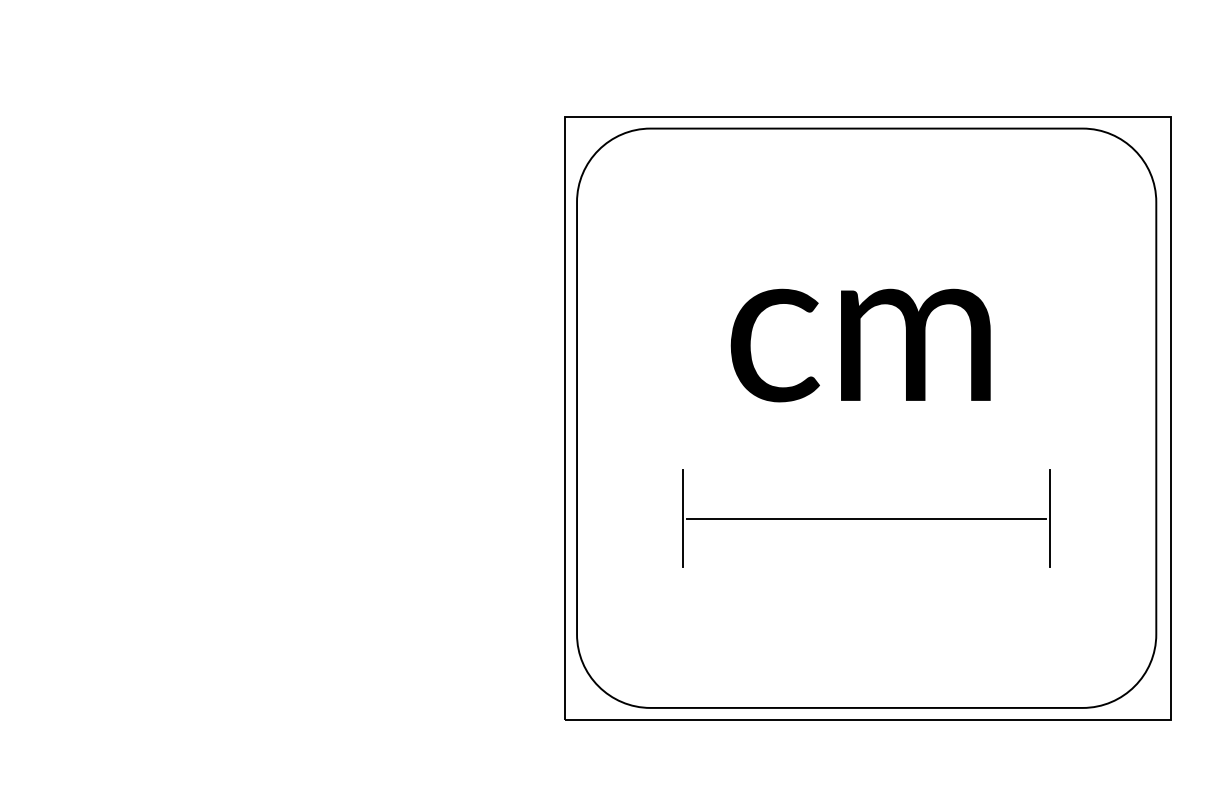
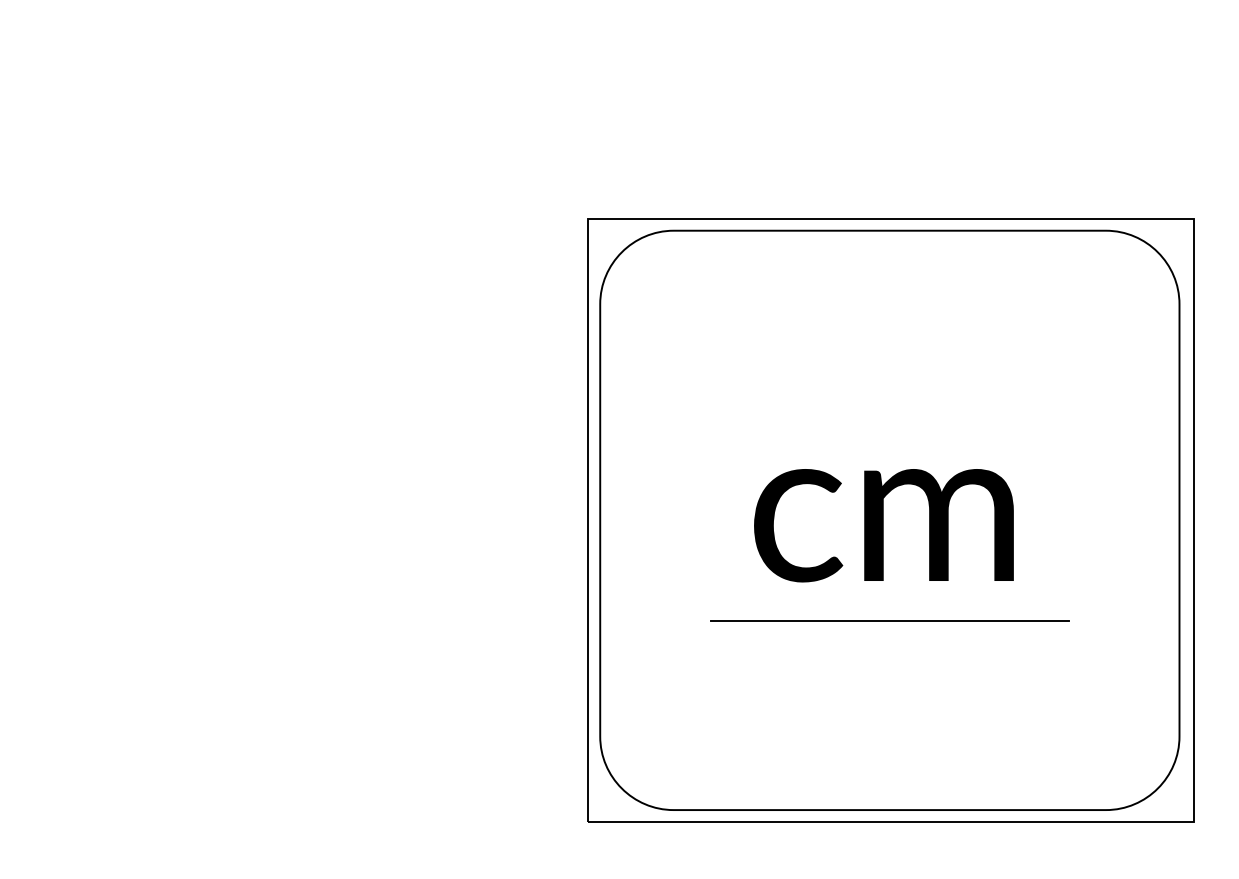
text: (860, 345) -> (883, 525), moved
line: (683, 518) -> (706, 620), removed
line: (1050, 518) -> (1073, 620), removed

